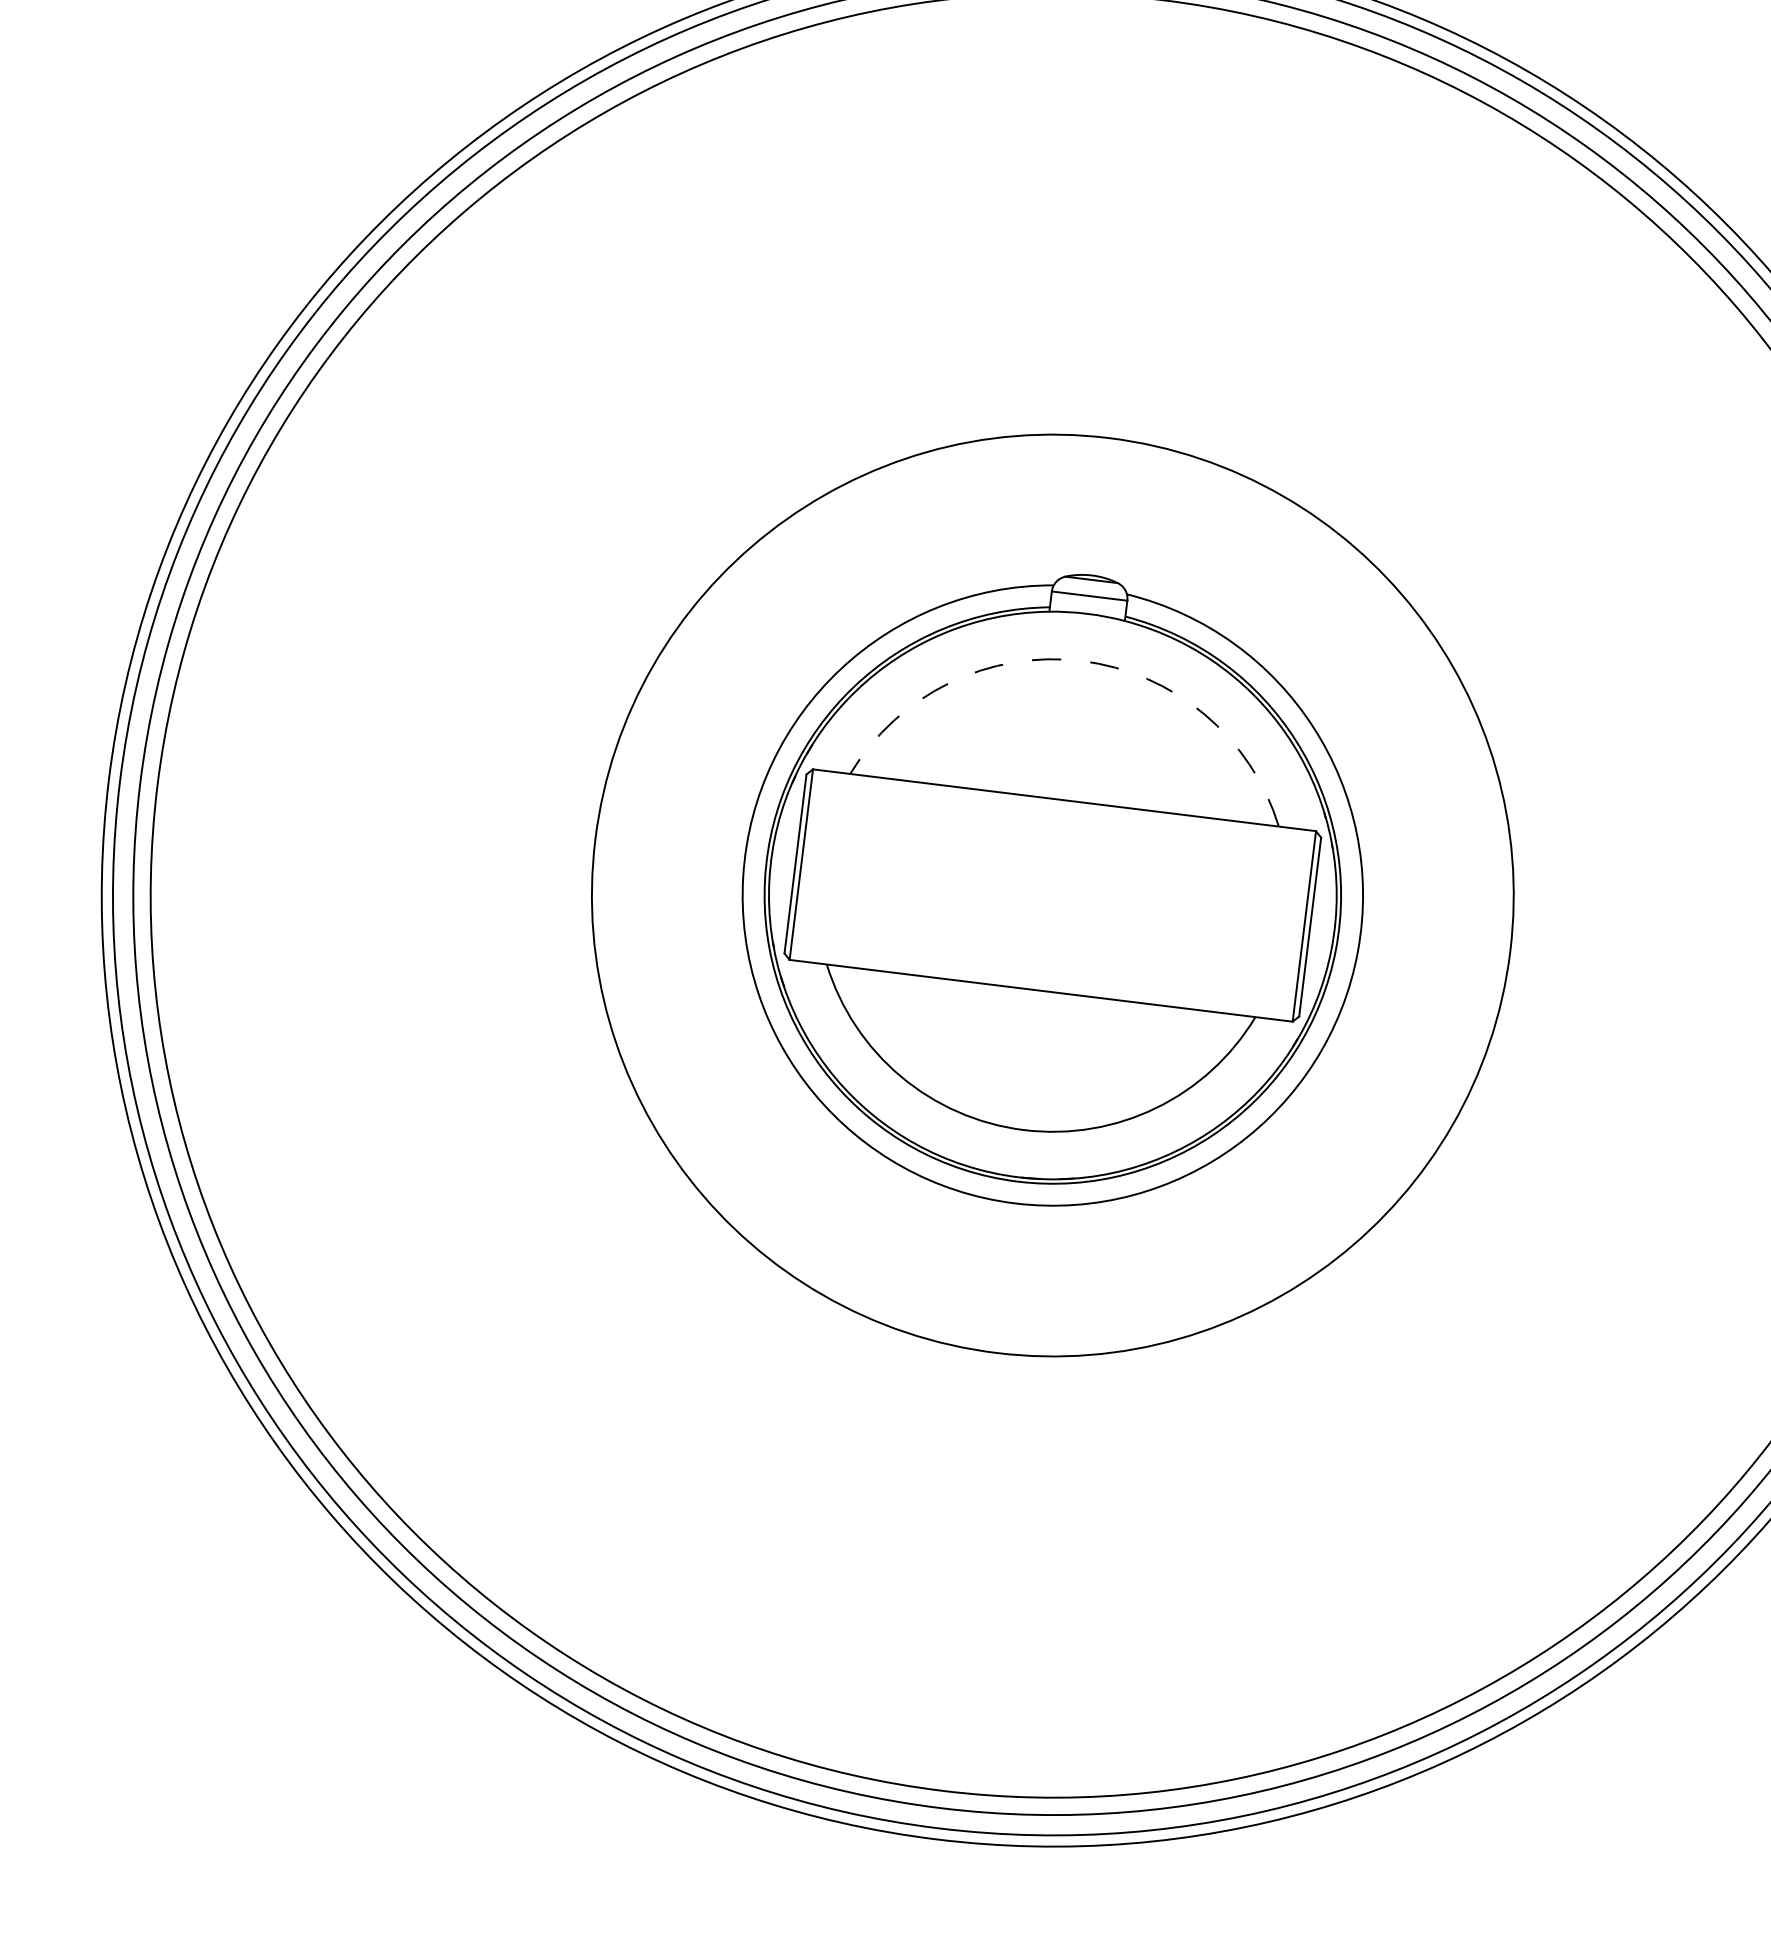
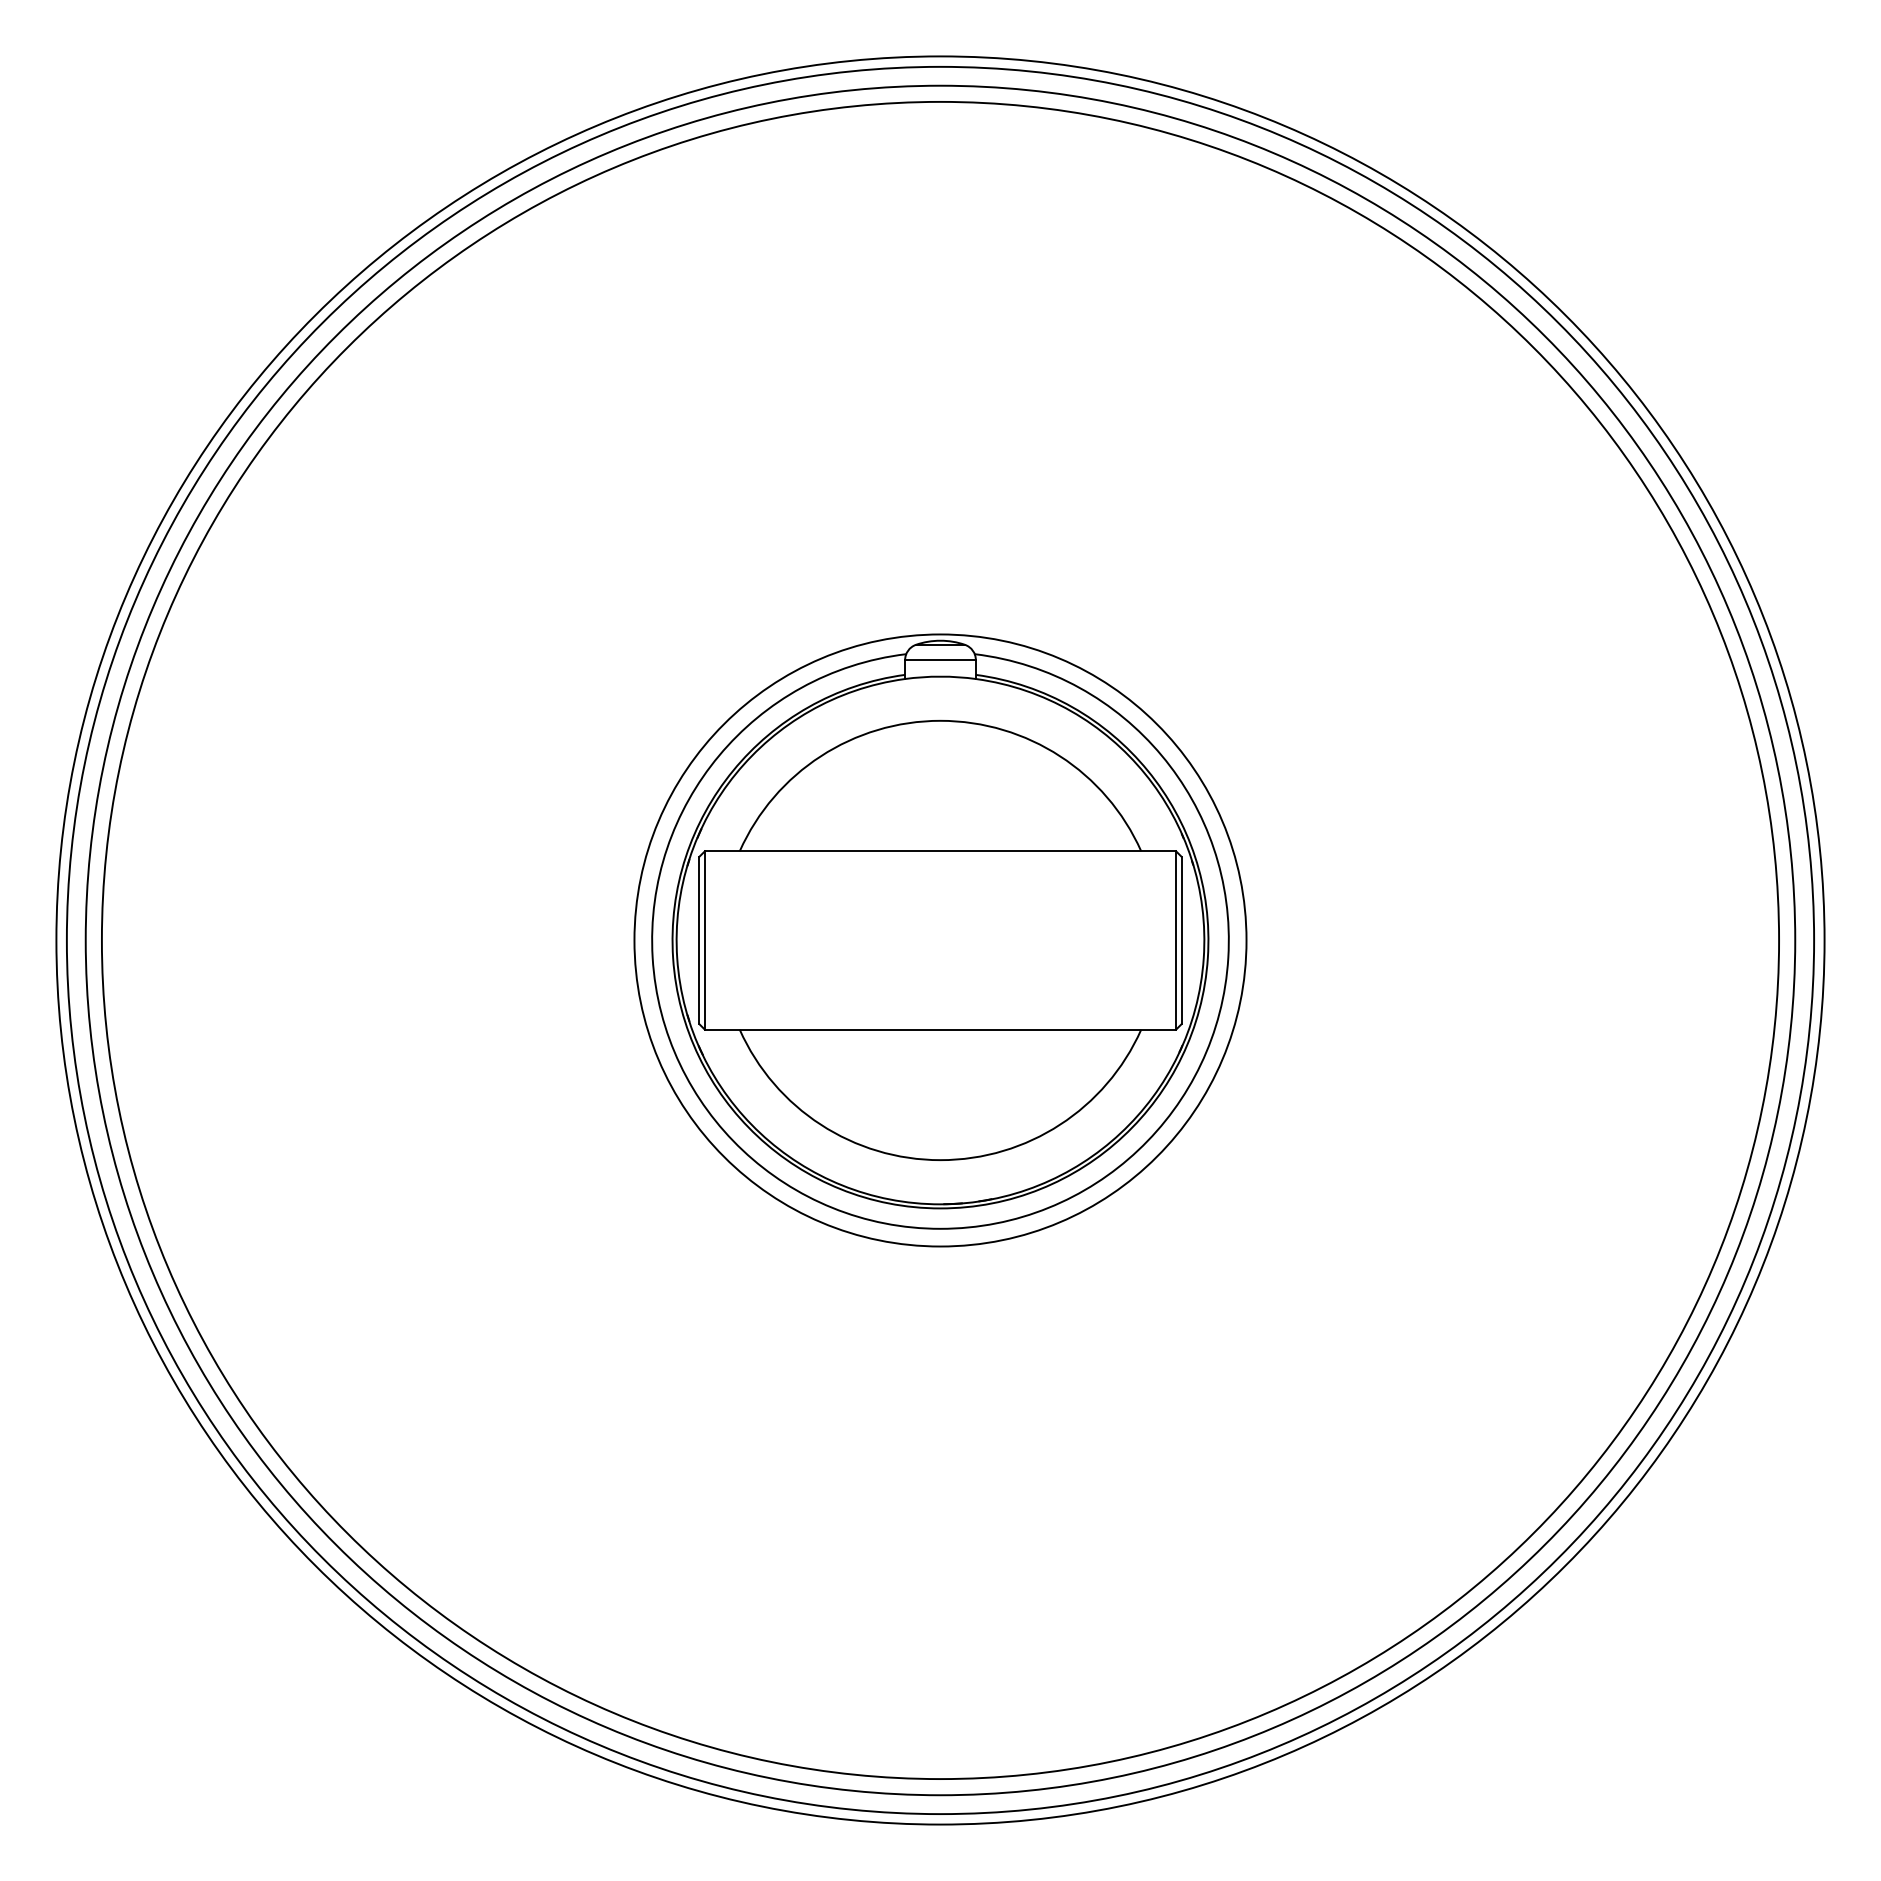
arc: (1081, 660) -> (940, 720), dashed -> solid
circle: (1052, 895) -> (940, 940), size x0.71

